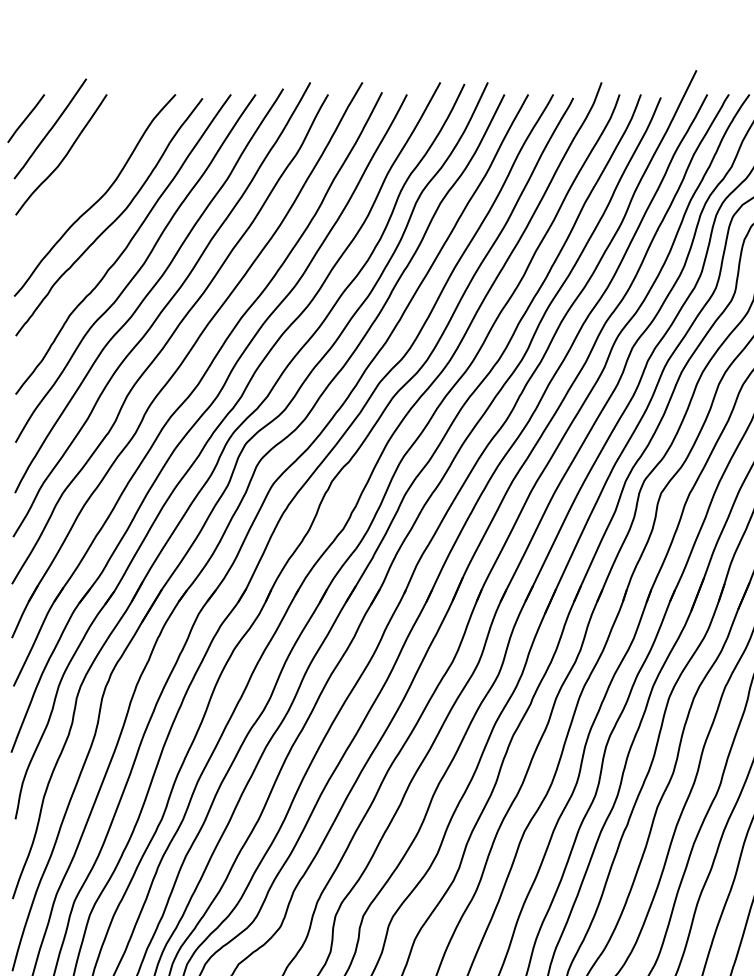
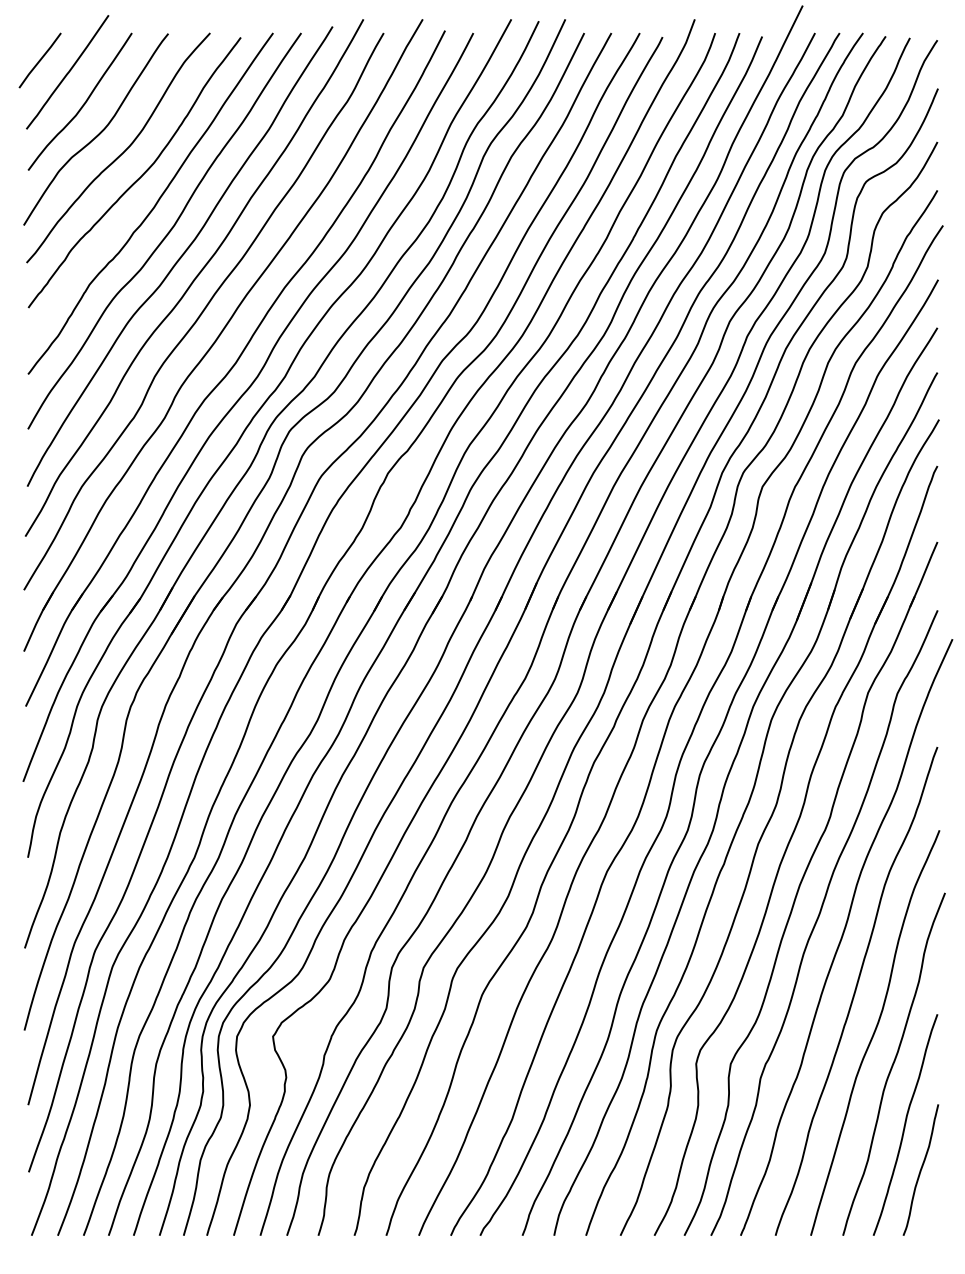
curve: (78, 181) -> (99, 132), added

